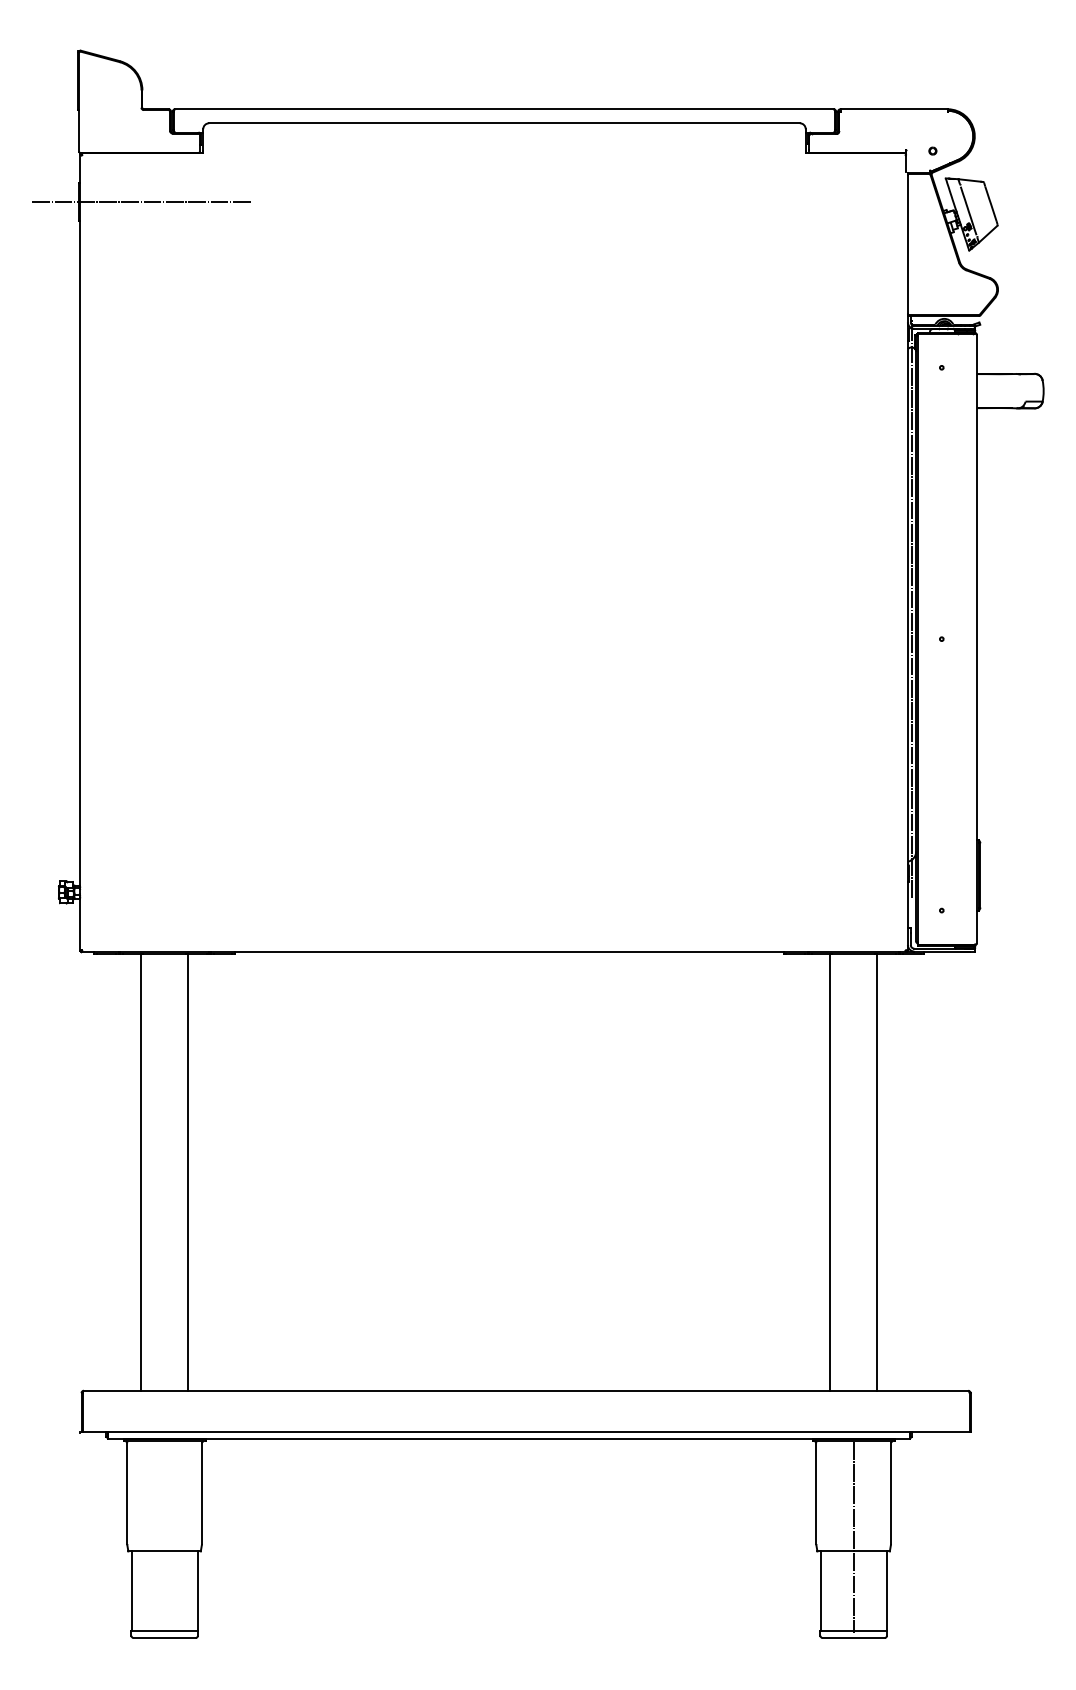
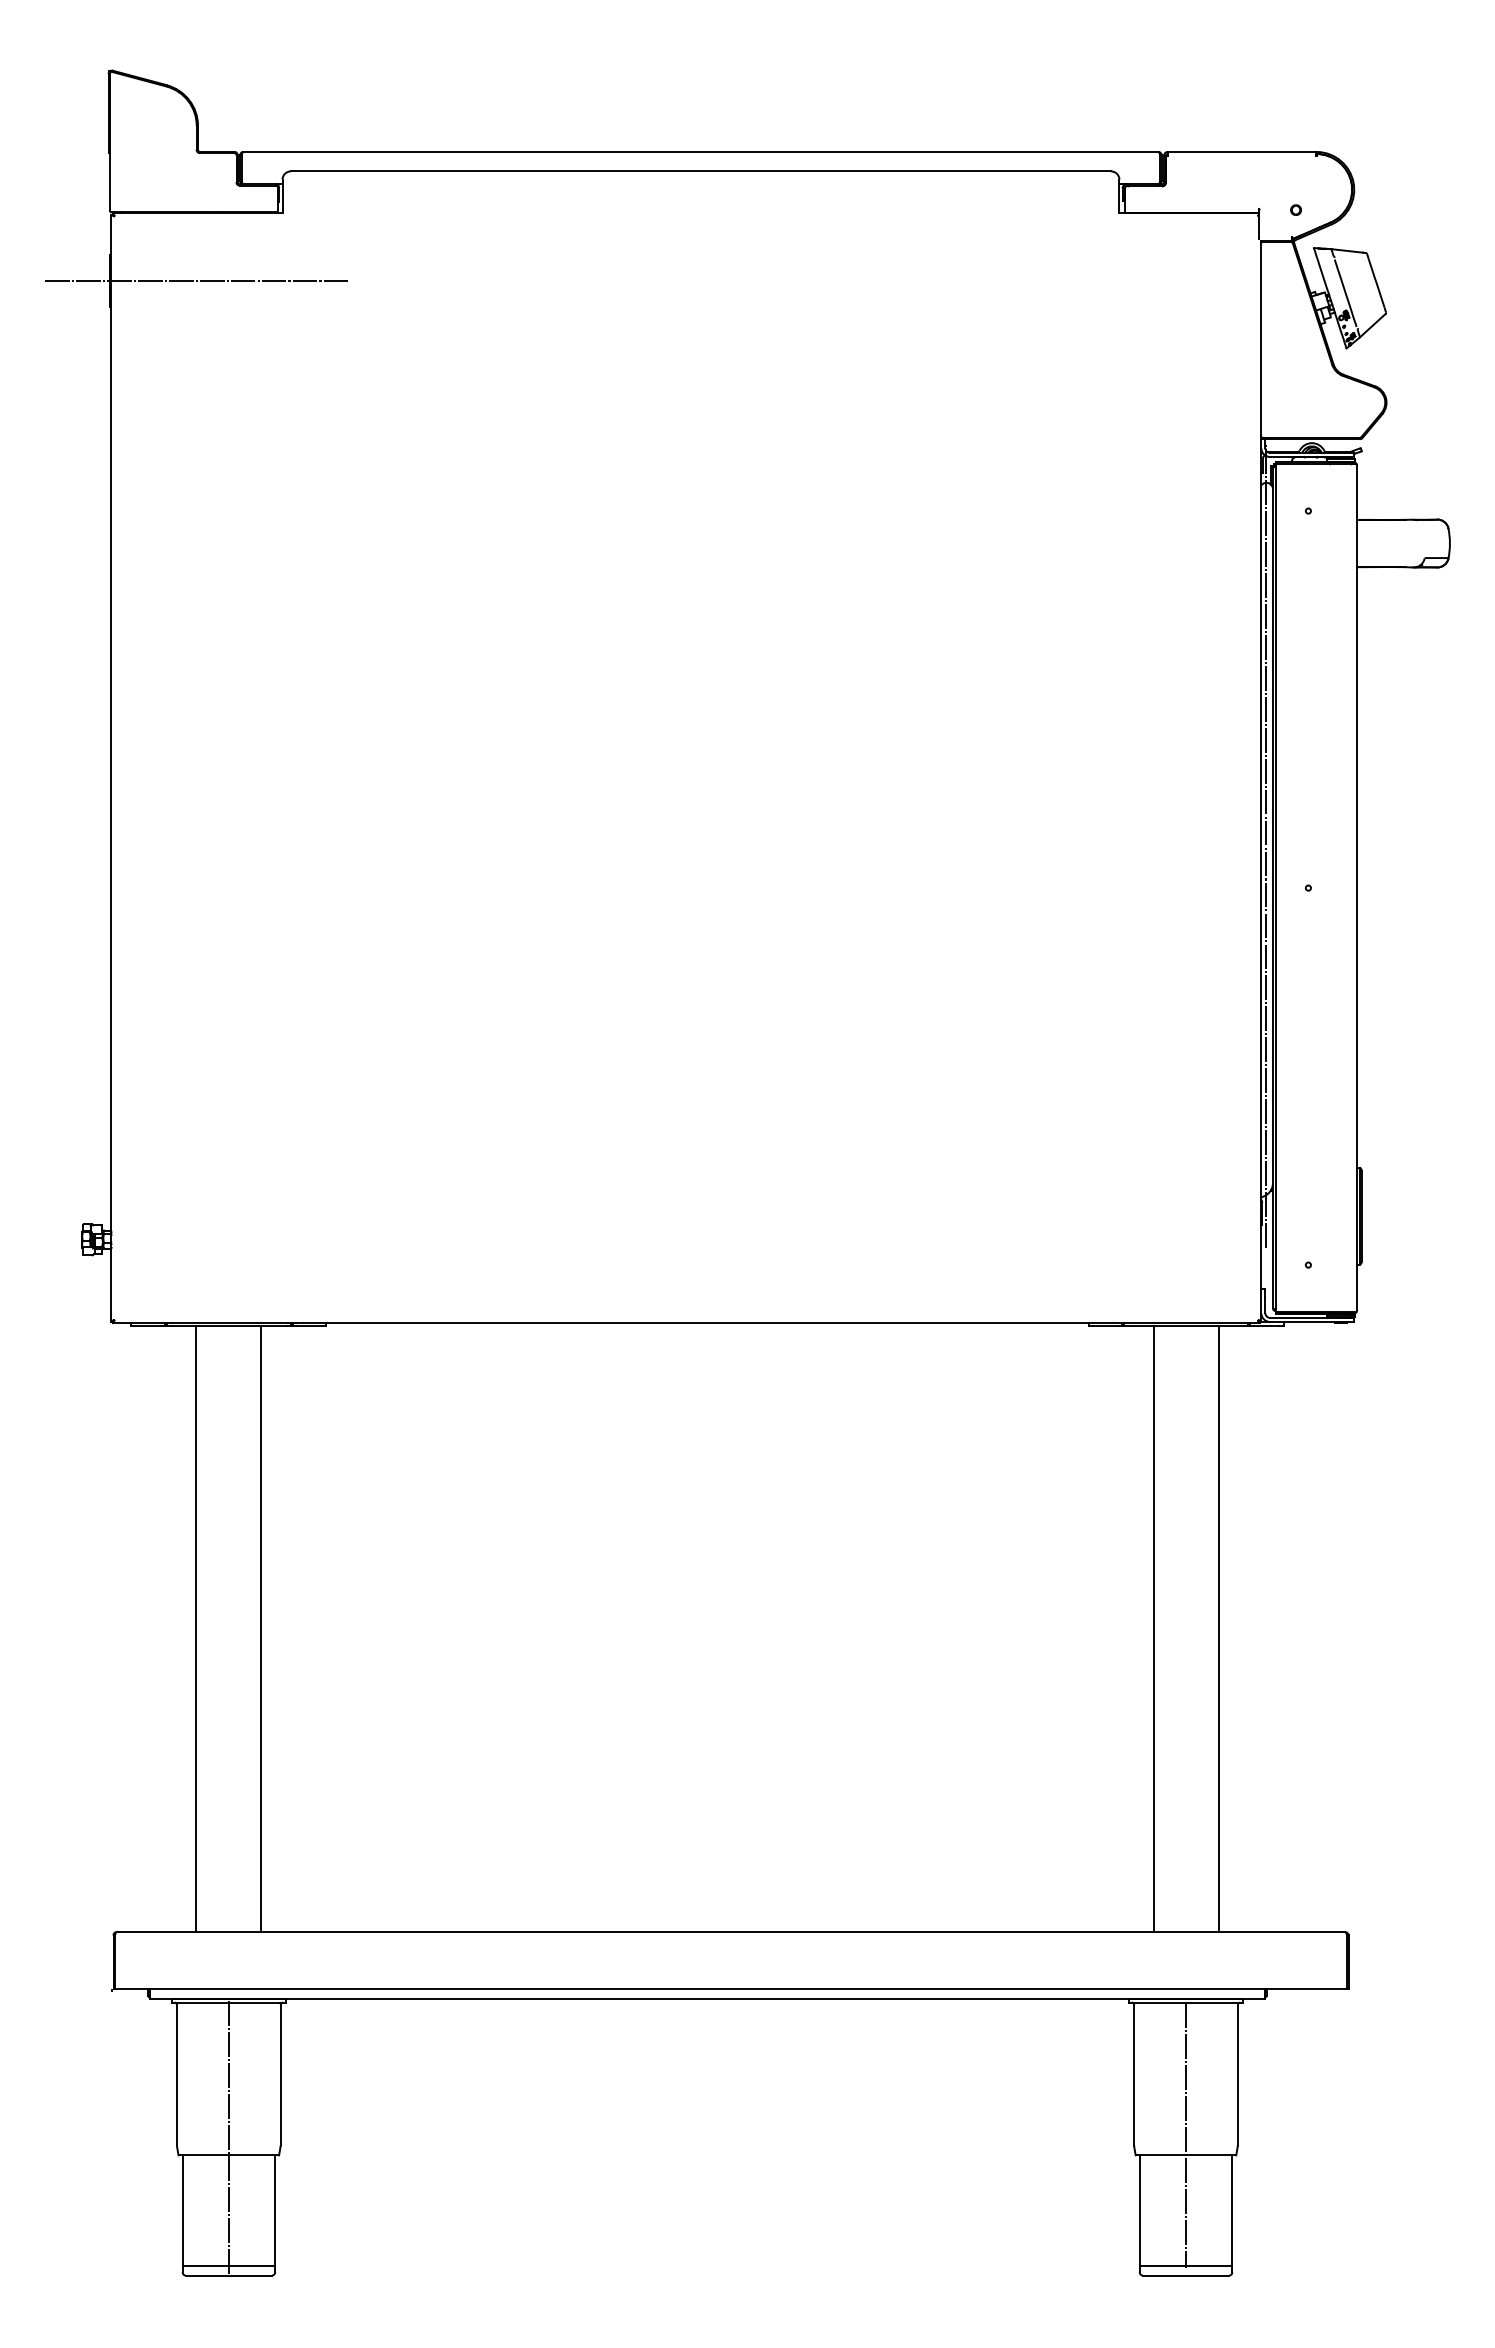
line: (164, 1539) -> (228, 2138), added

